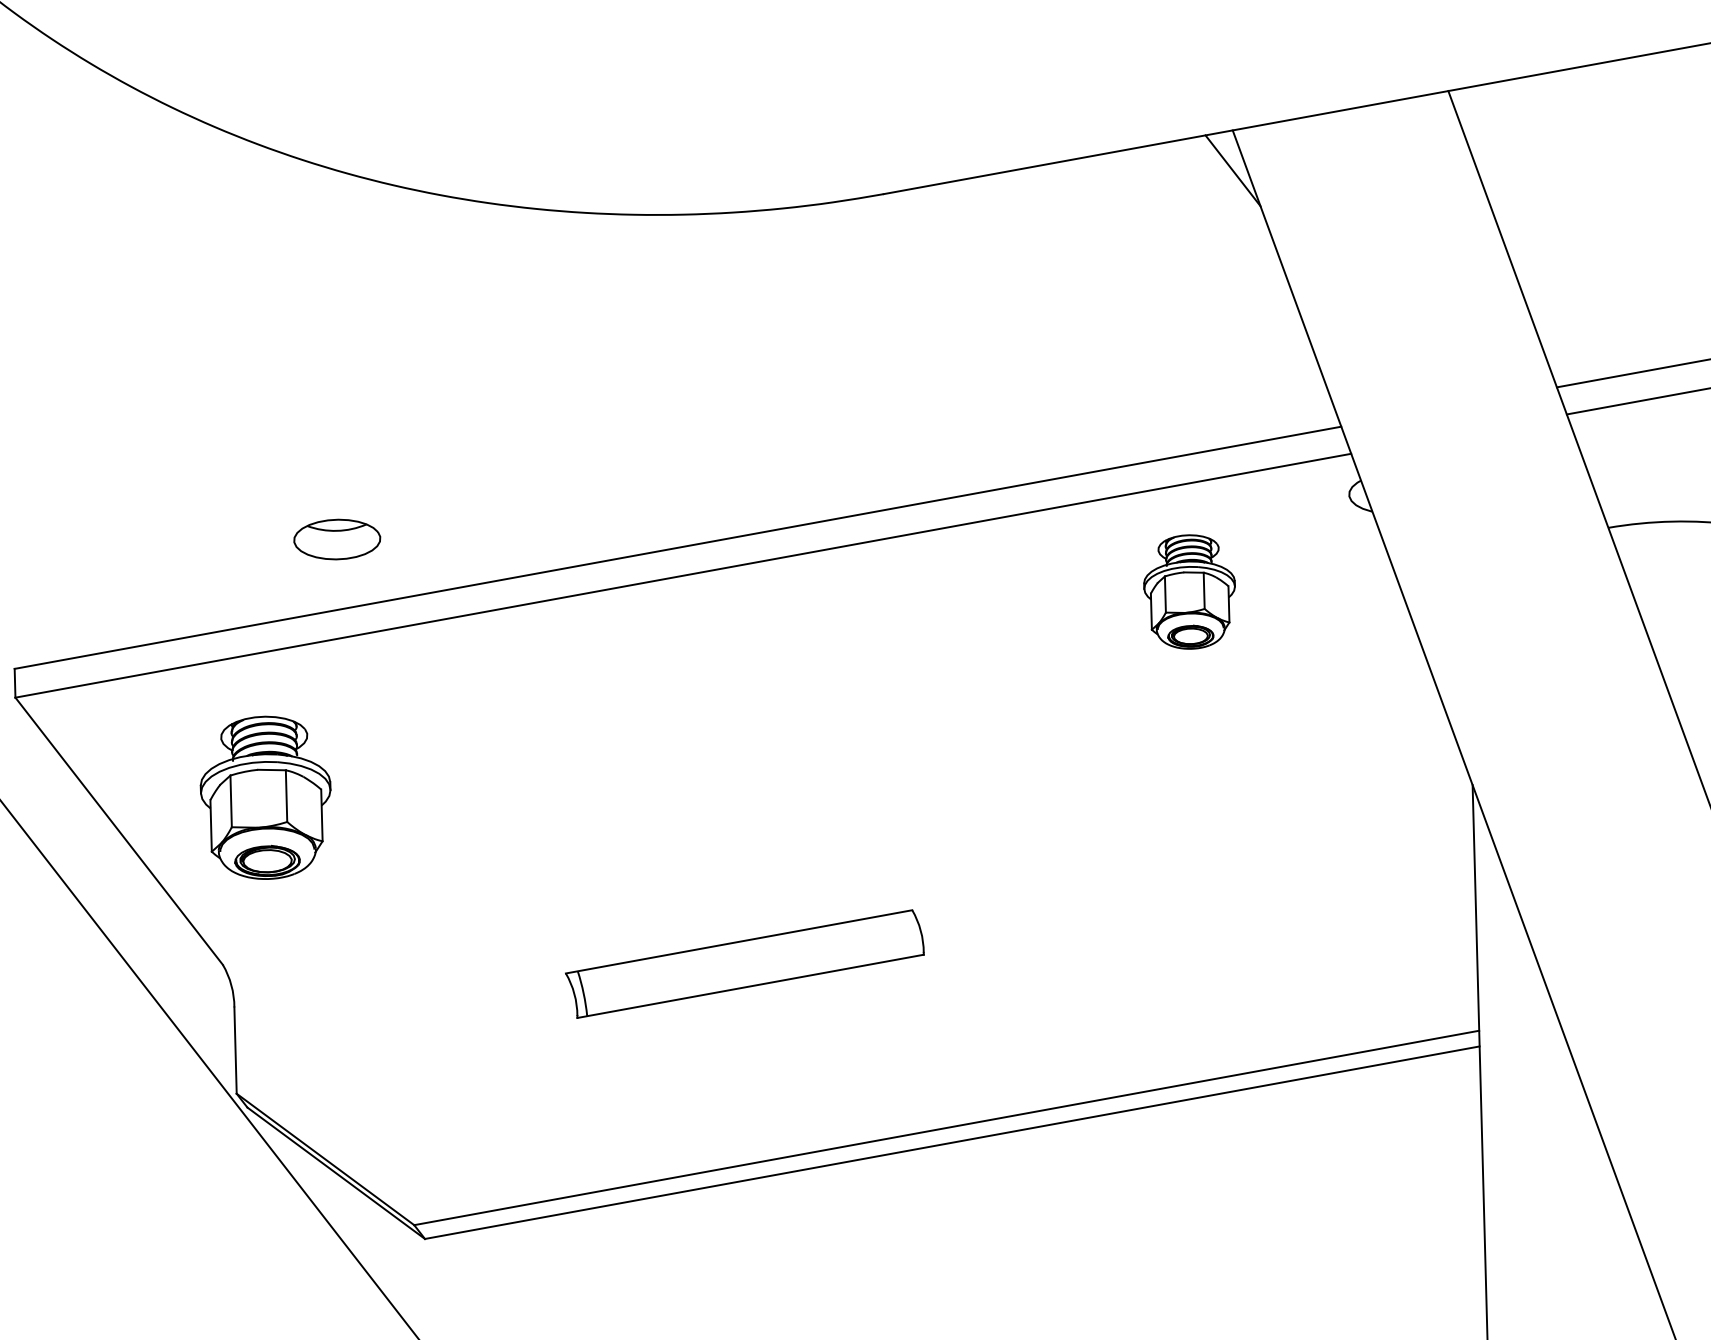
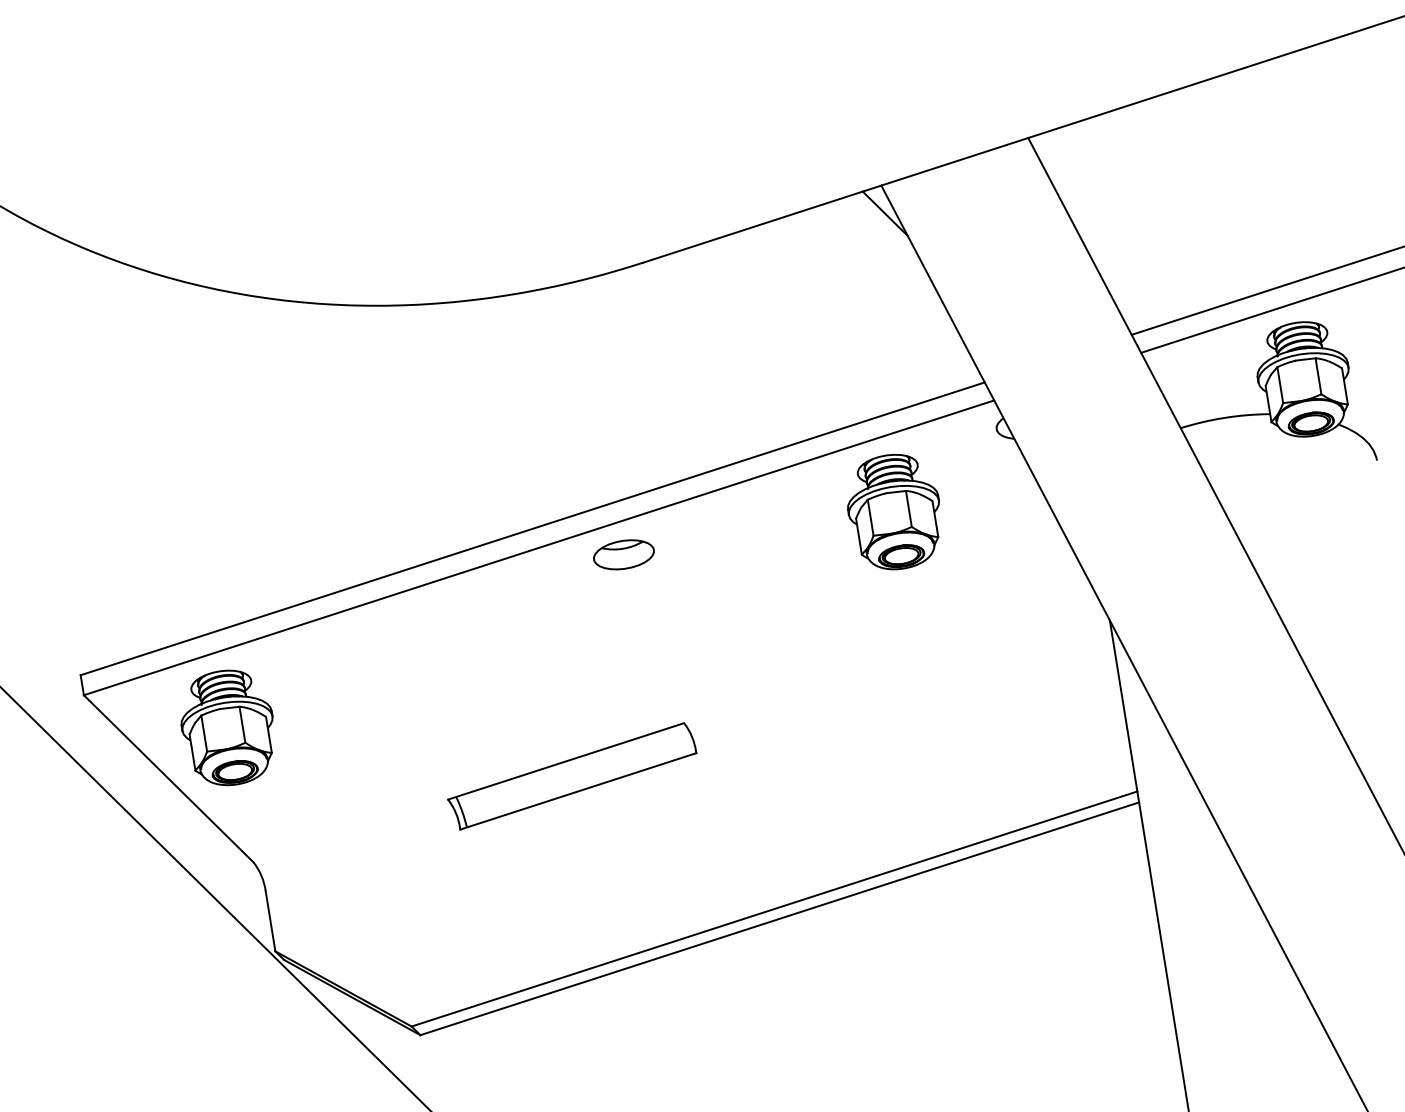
part: (336, 538) -> (623, 554), moved
part: (1188, 591) -> (893, 511), size x1.43
part: (263, 796) -> (226, 727), moved
part: (745, 964) -> (572, 776), moved

